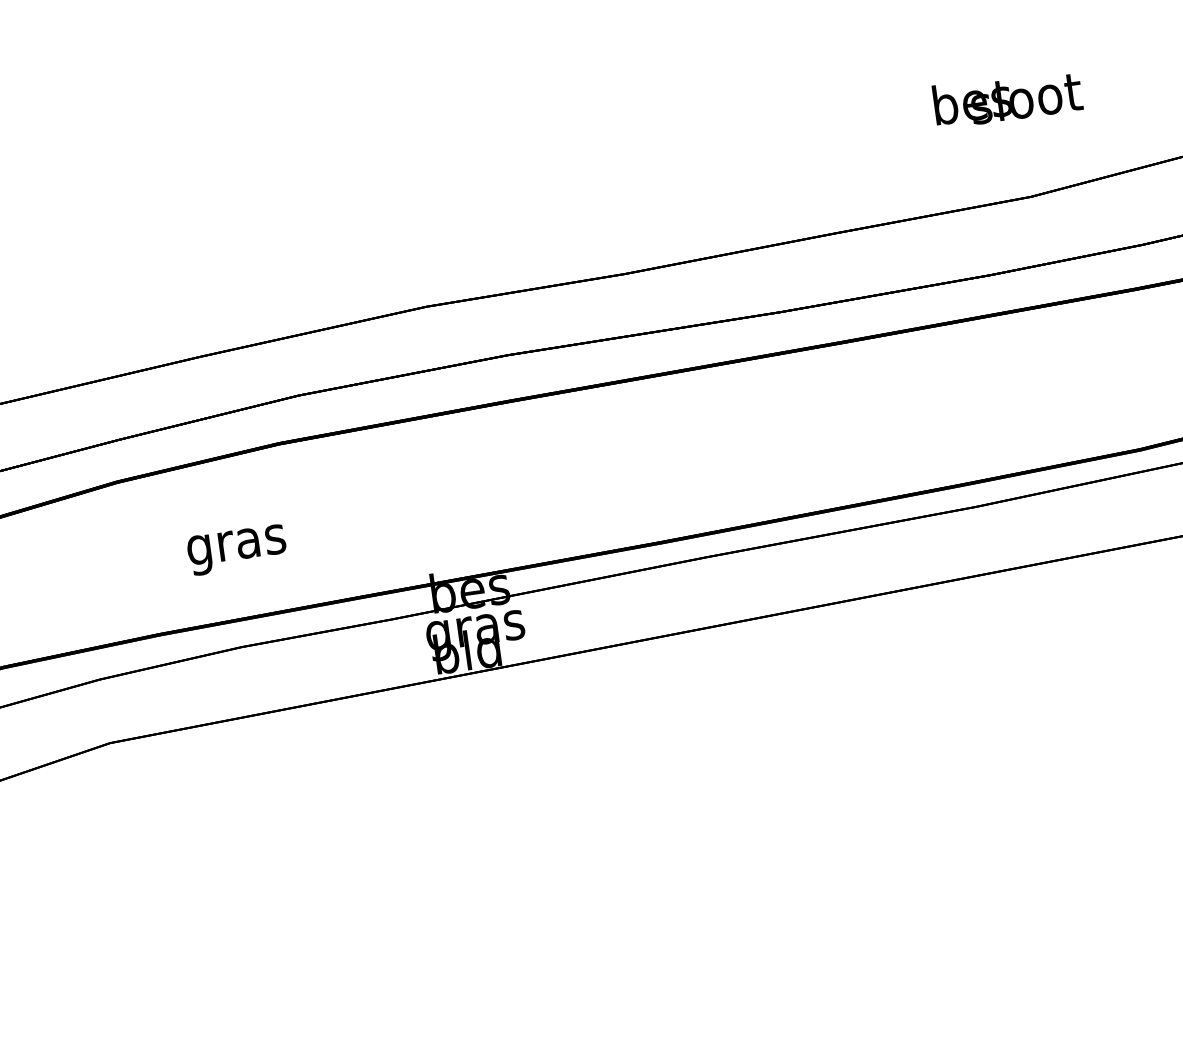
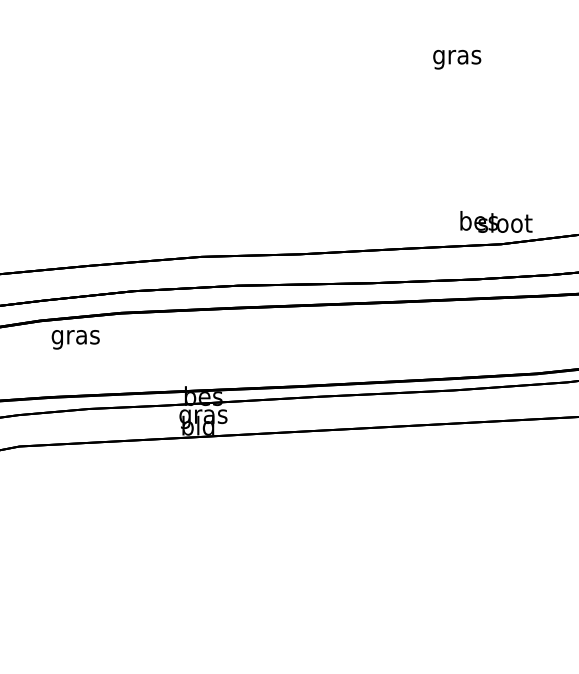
text: (1007, 97) -> (496, 221), moved
text: (236, 549) -> (75, 339), moved

